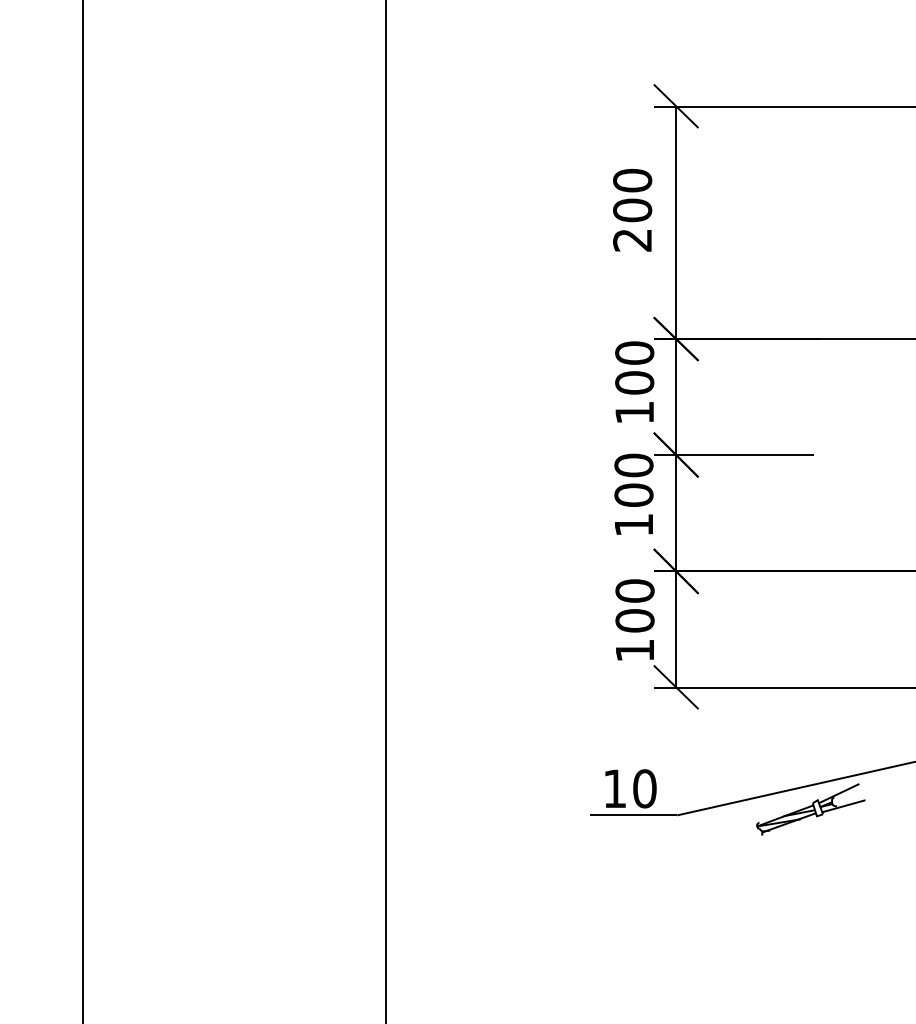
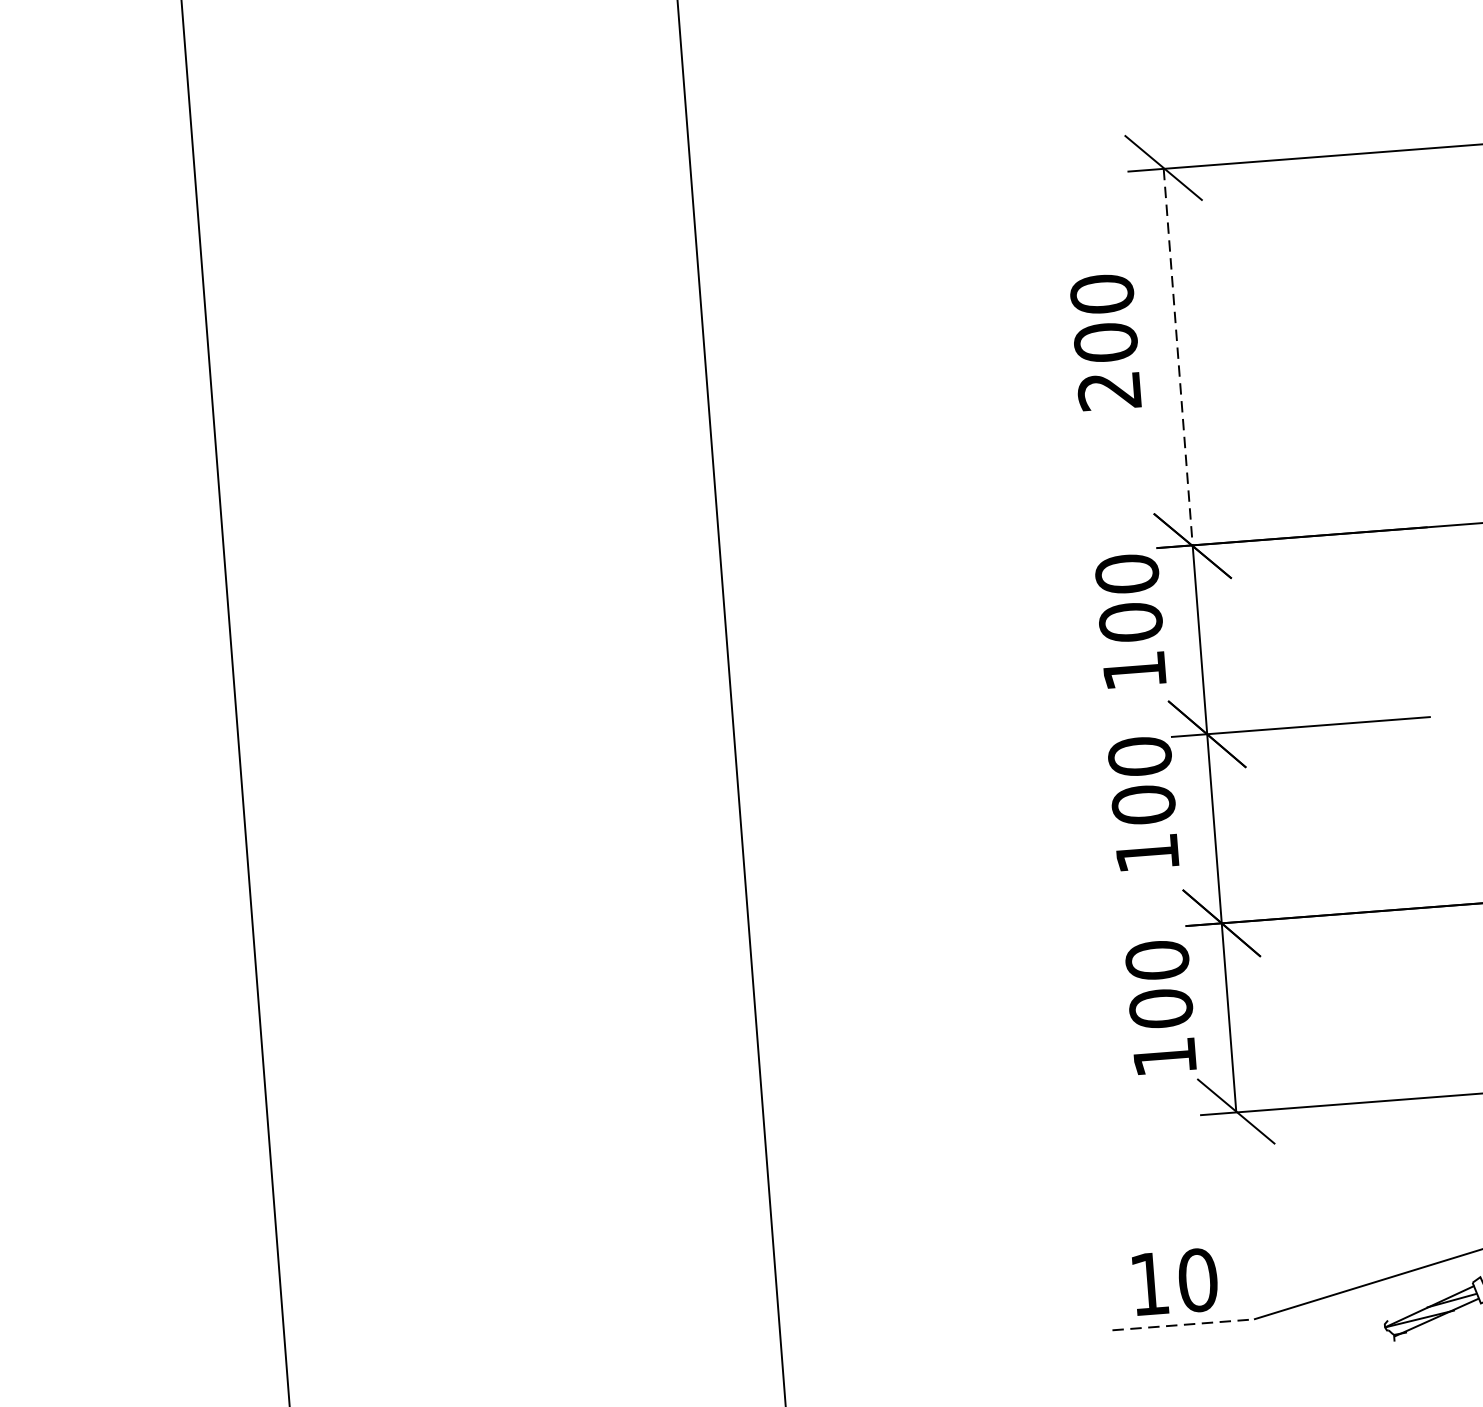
line: (676, 222) -> (1178, 356), solid -> dashed
line: (633, 815) -> (1182, 1325), solid -> dashed

